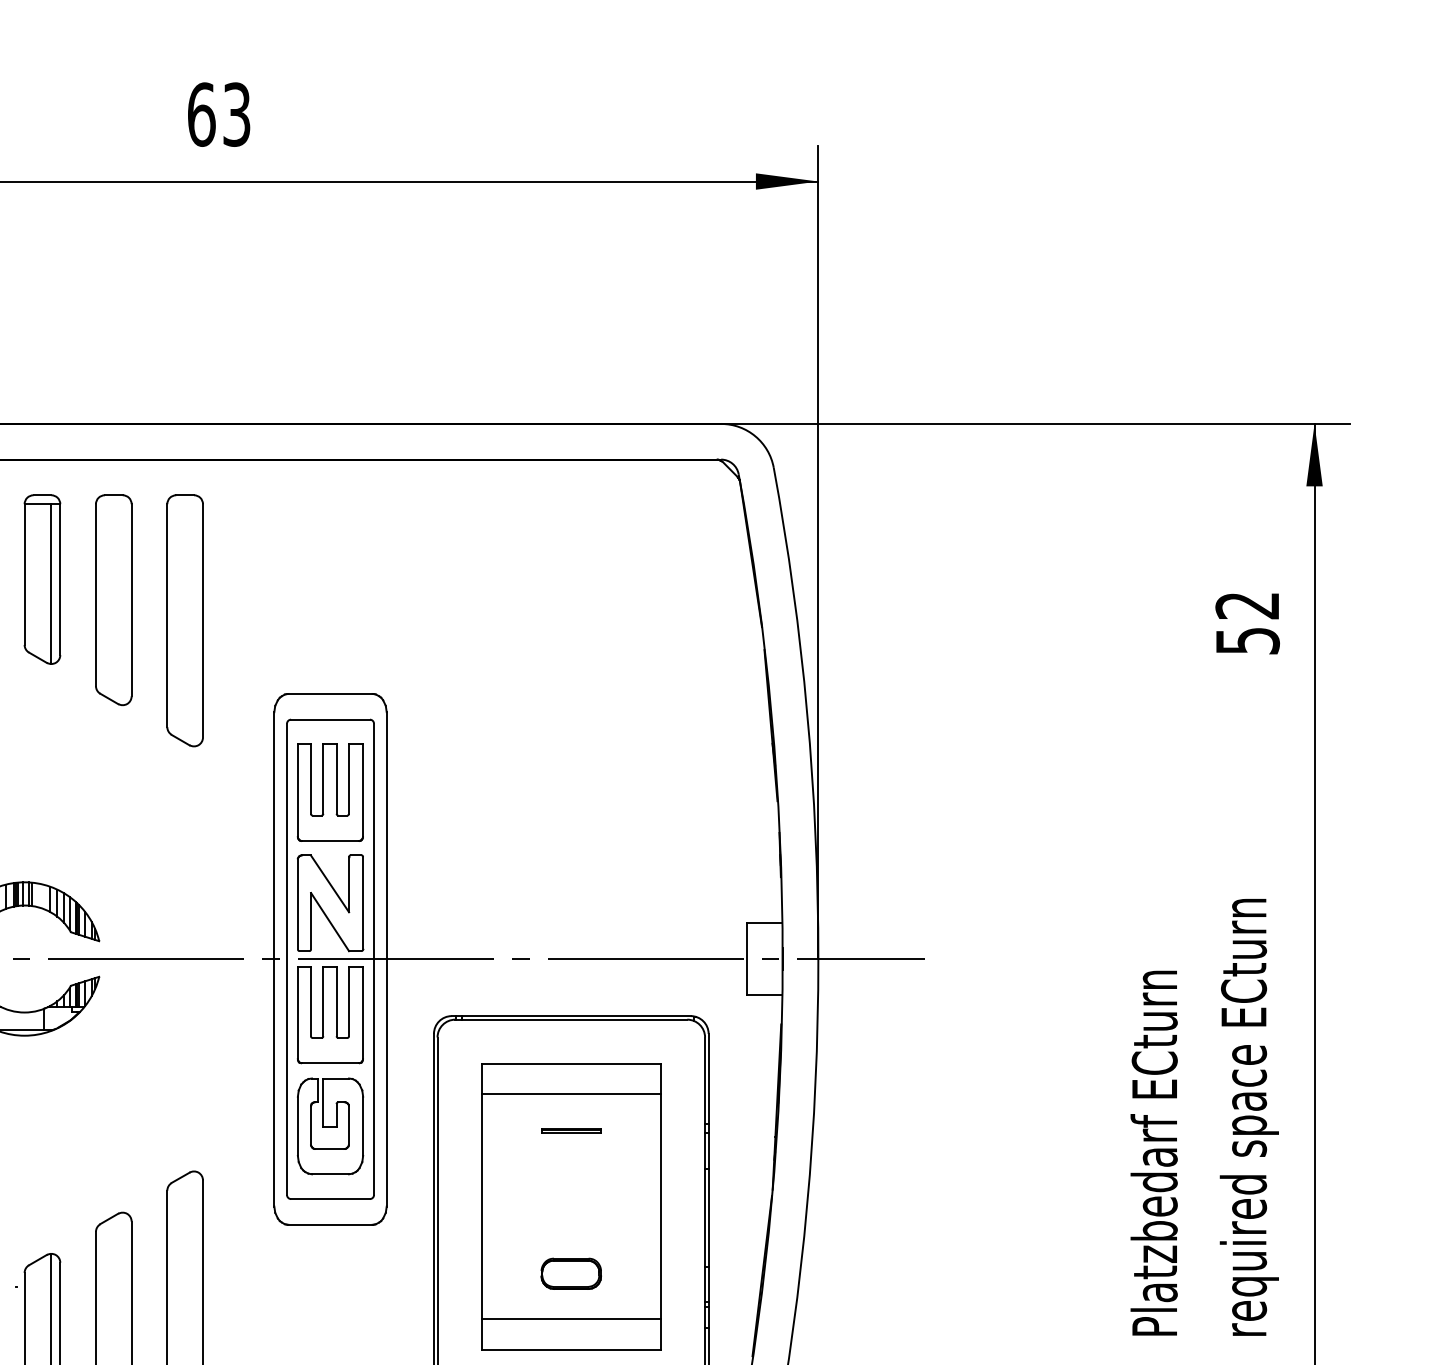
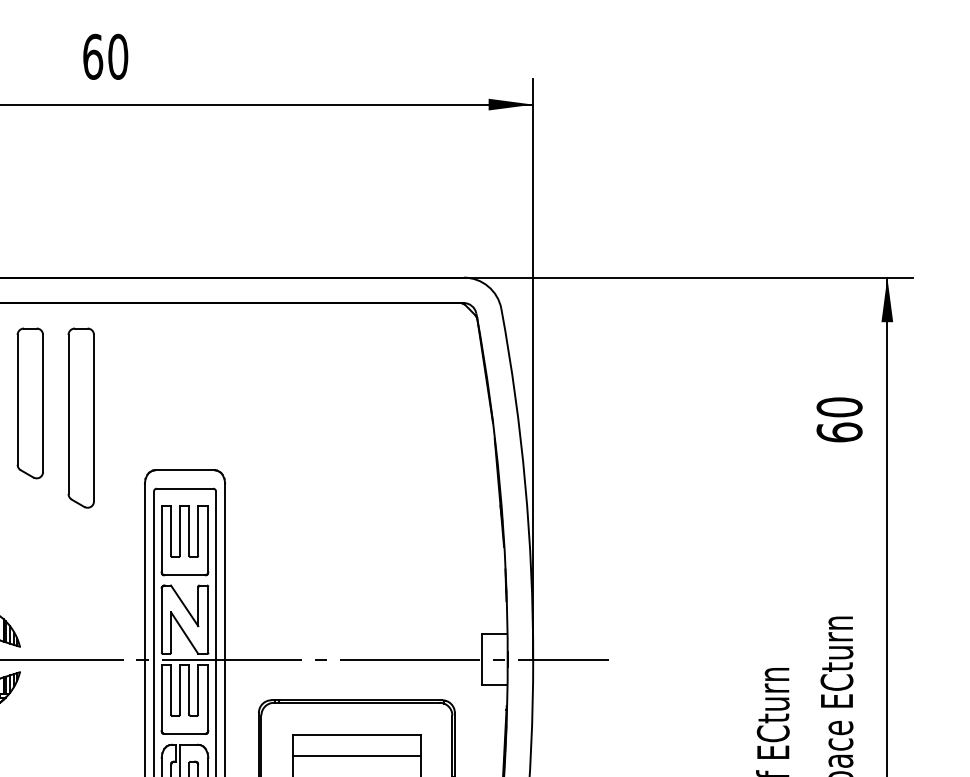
text: (236, 114) -> (117, 56), 63 -> 60
text: (1247, 622) -> (839, 419), 52 -> 60

